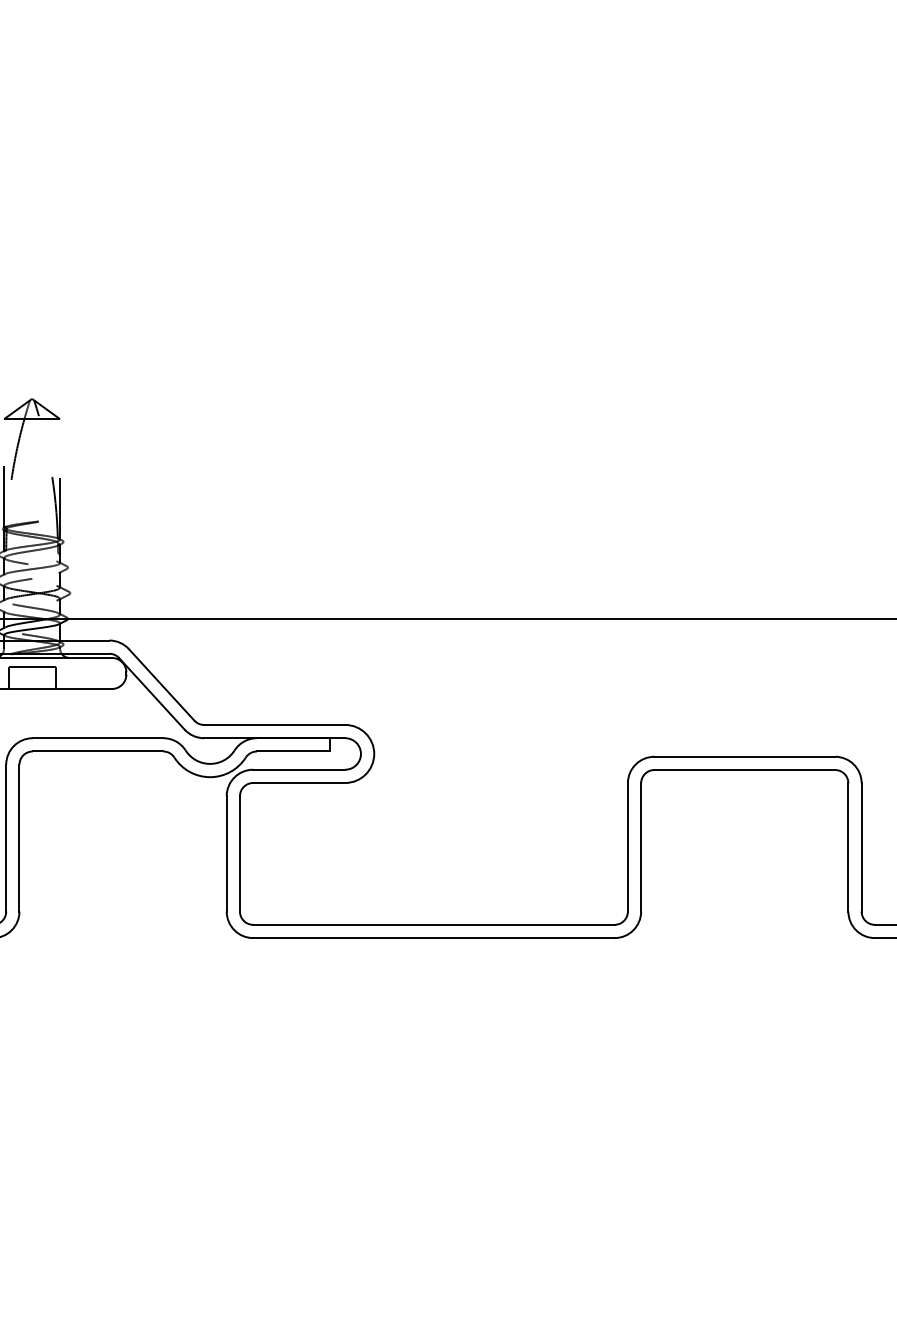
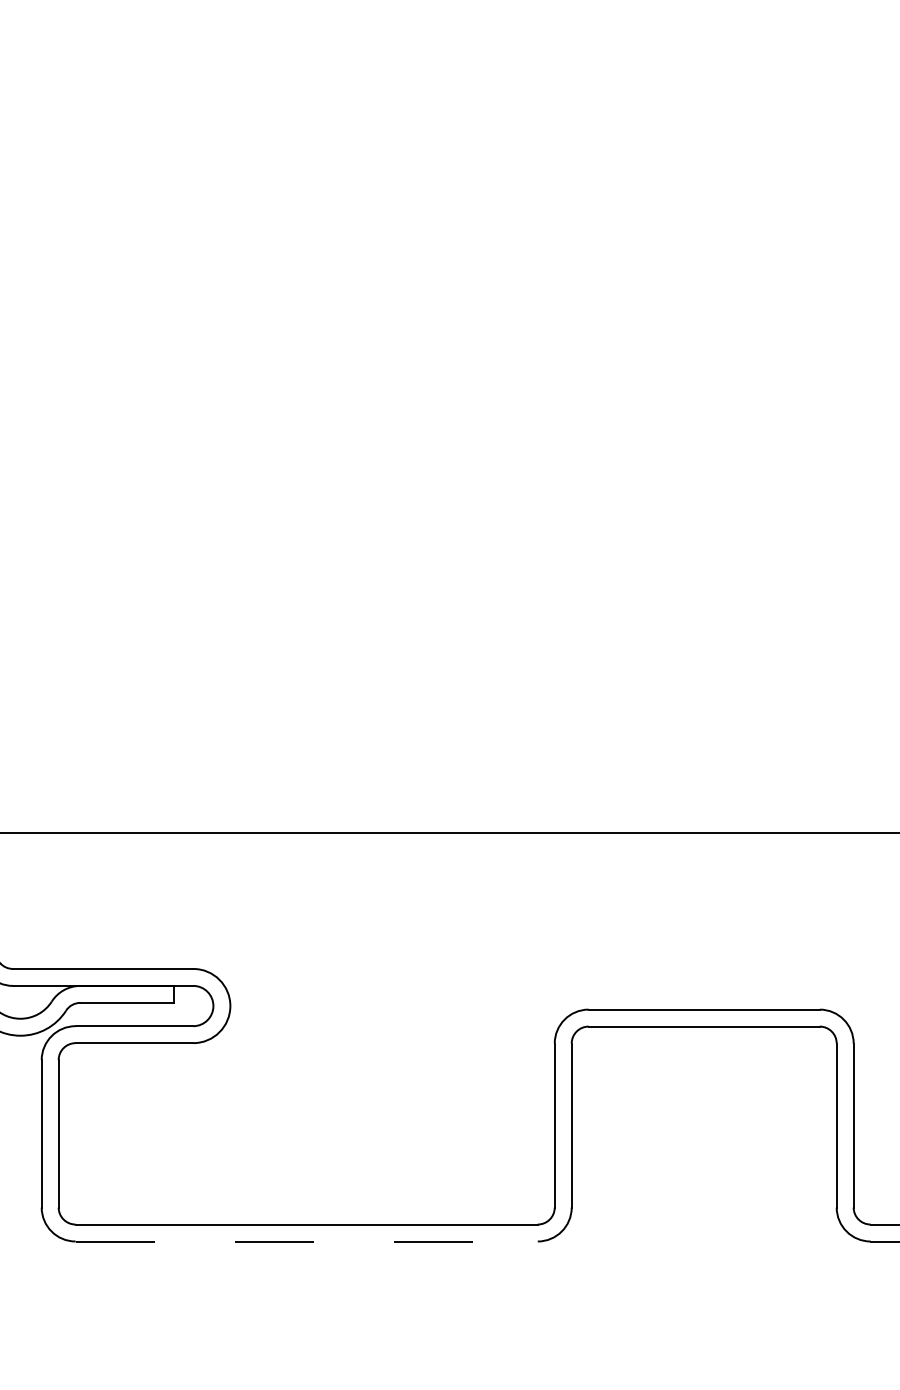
line: (433, 938) -> (306, 1242), solid -> dashed

